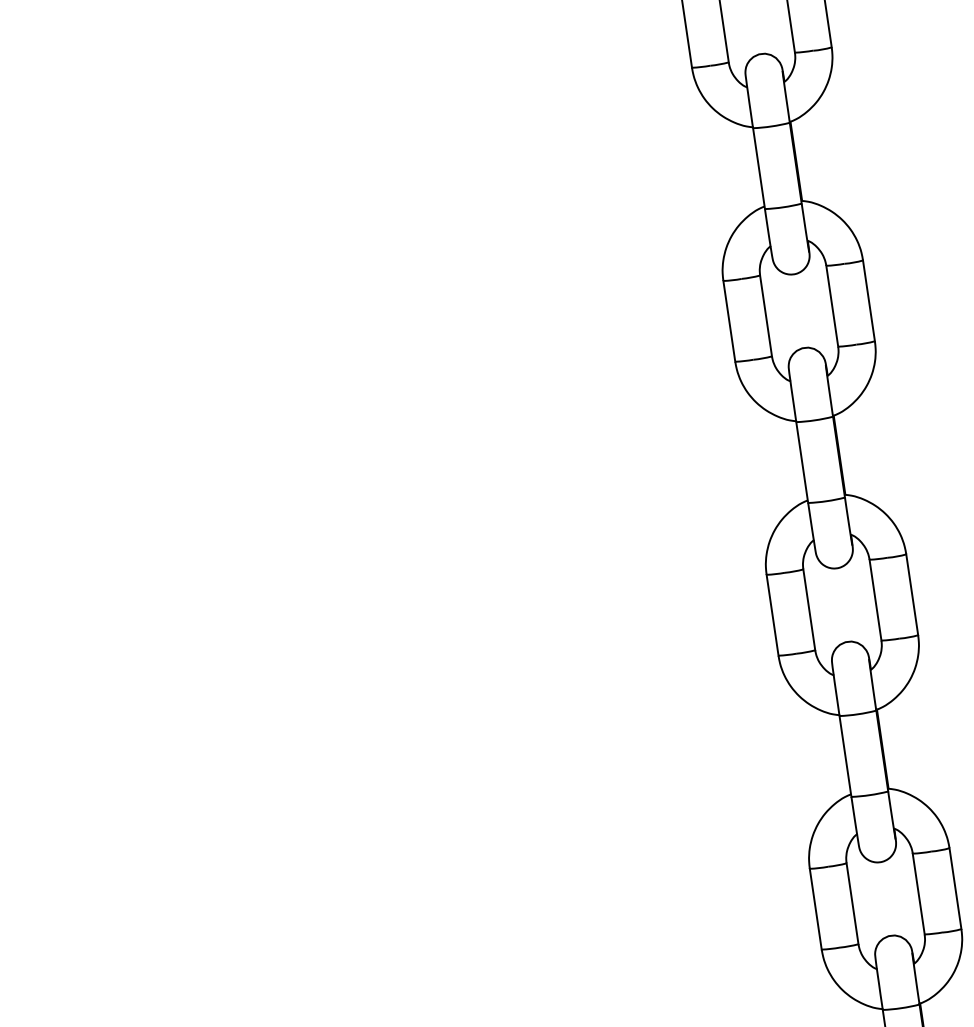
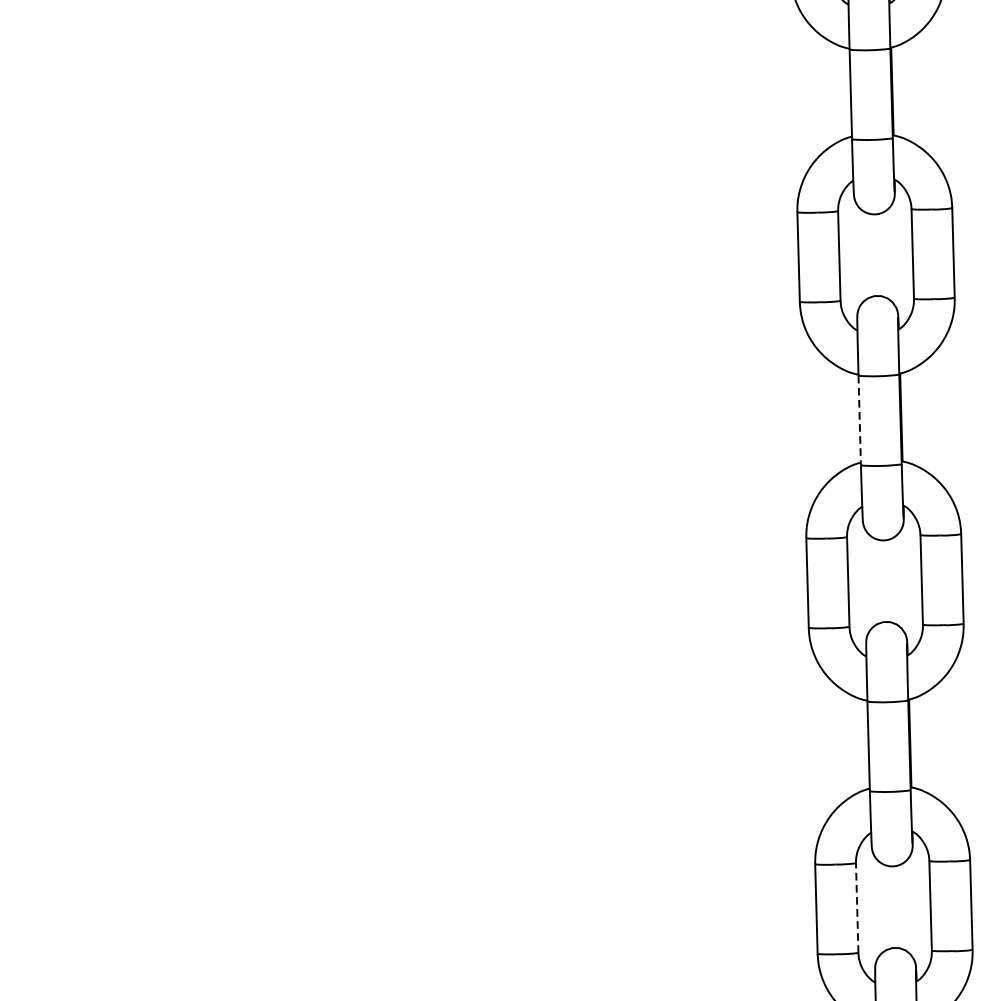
line: (802, 462) -> (860, 420), solid -> dashed
line: (852, 903) -> (857, 907), solid -> dashed

